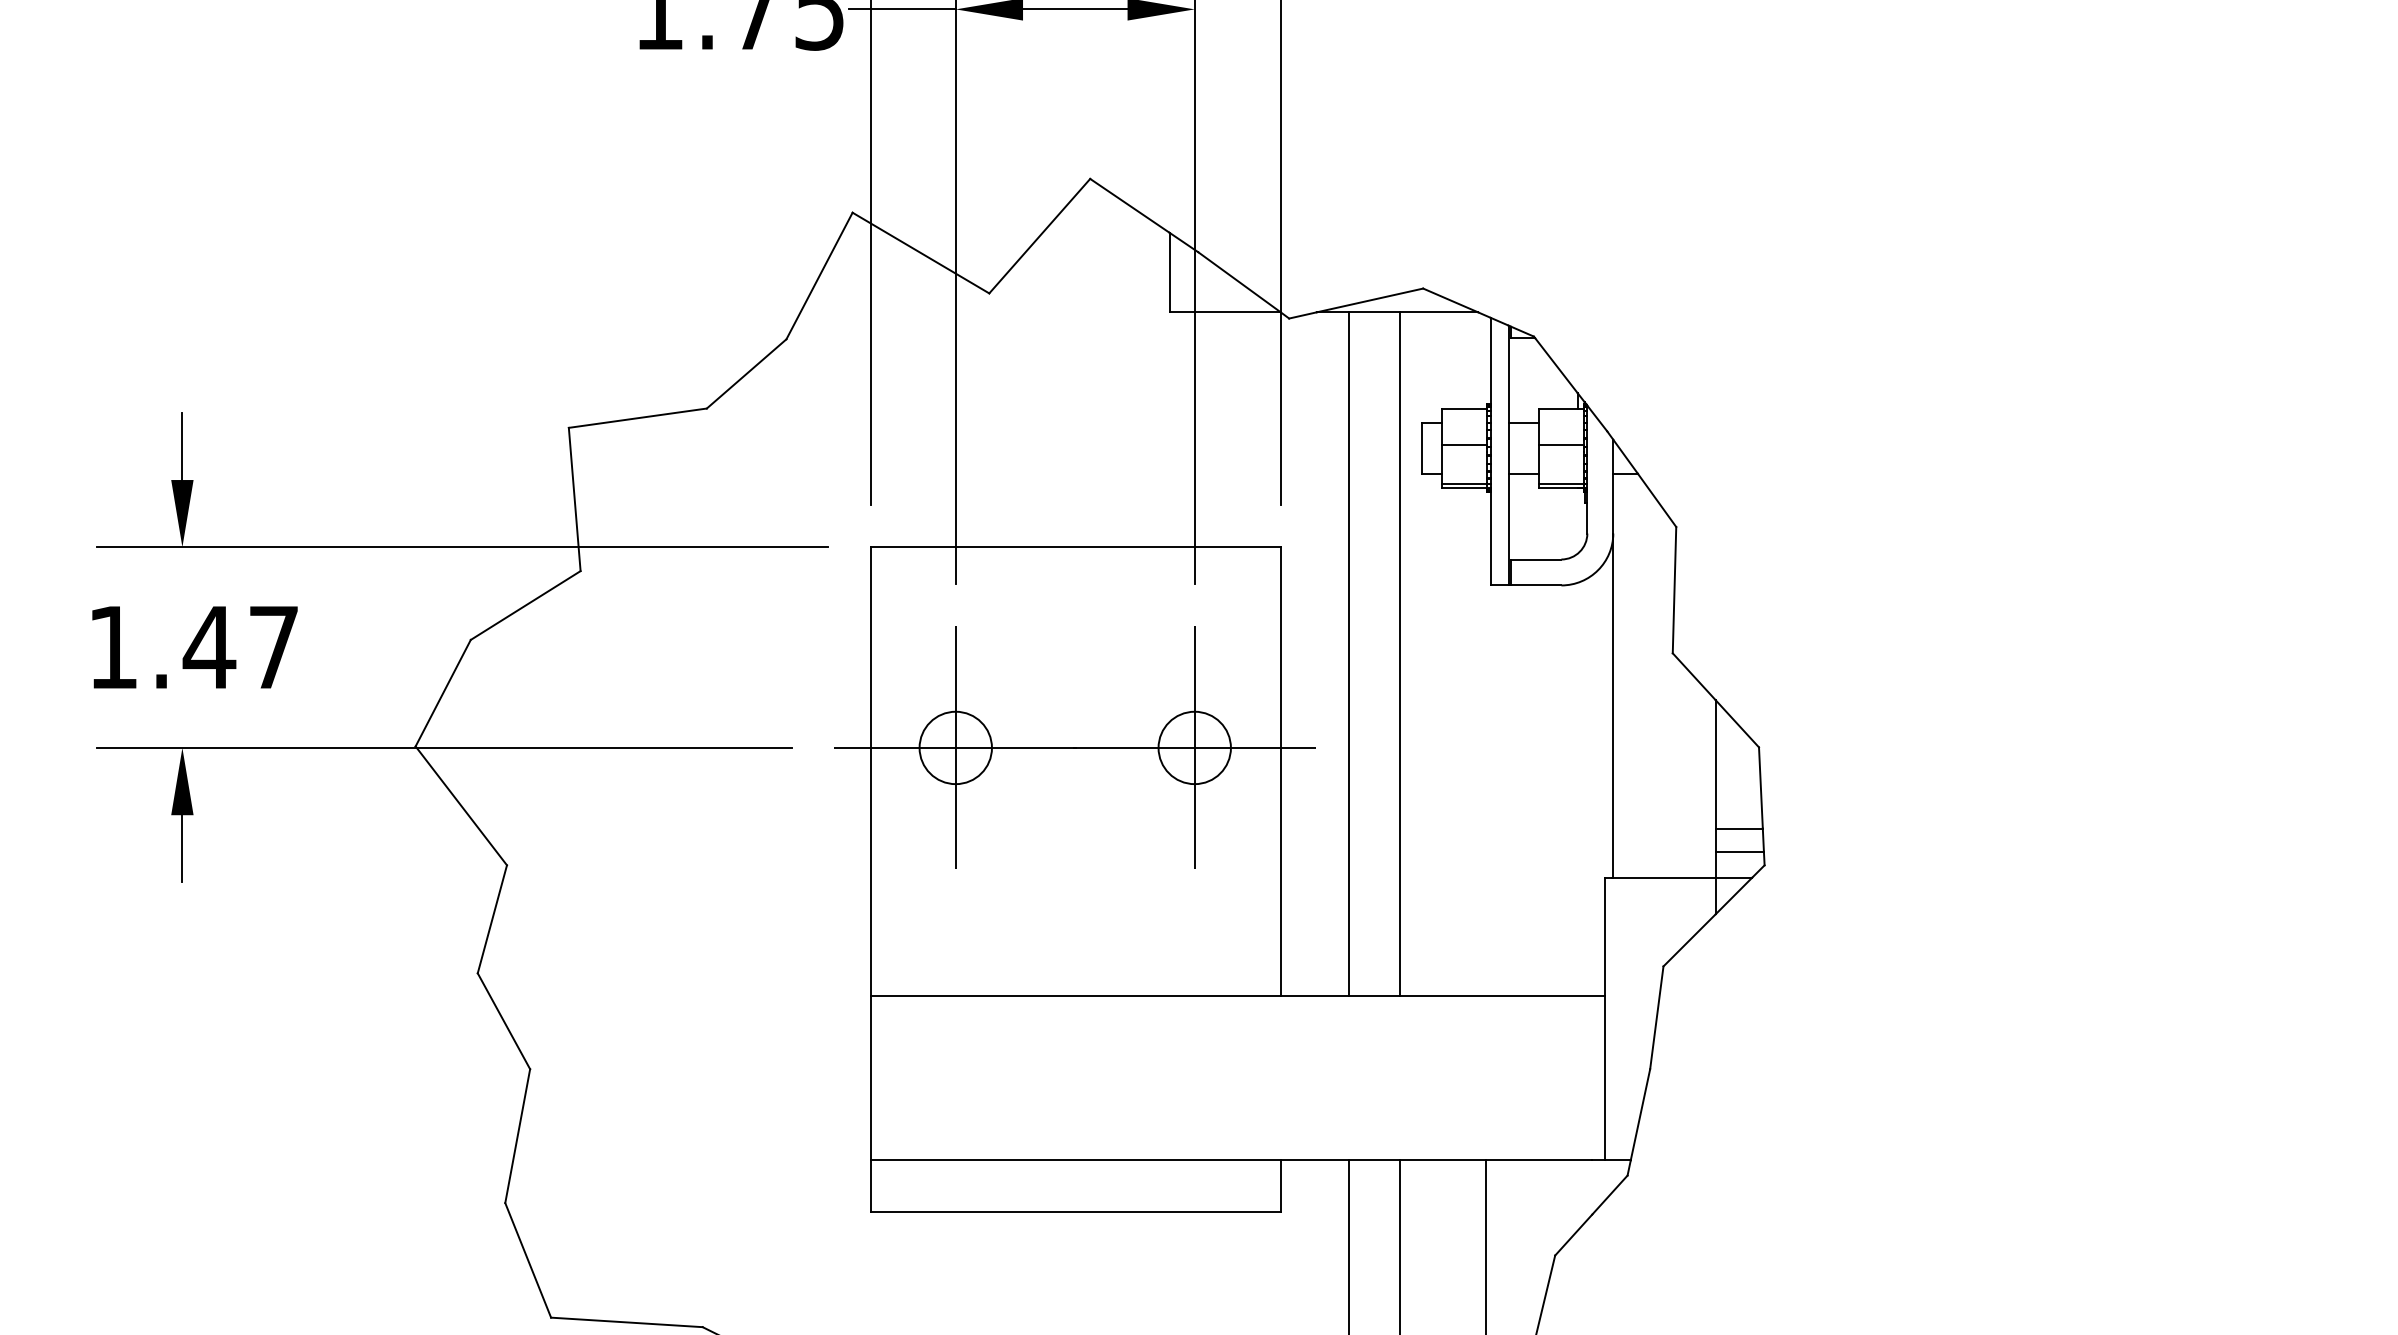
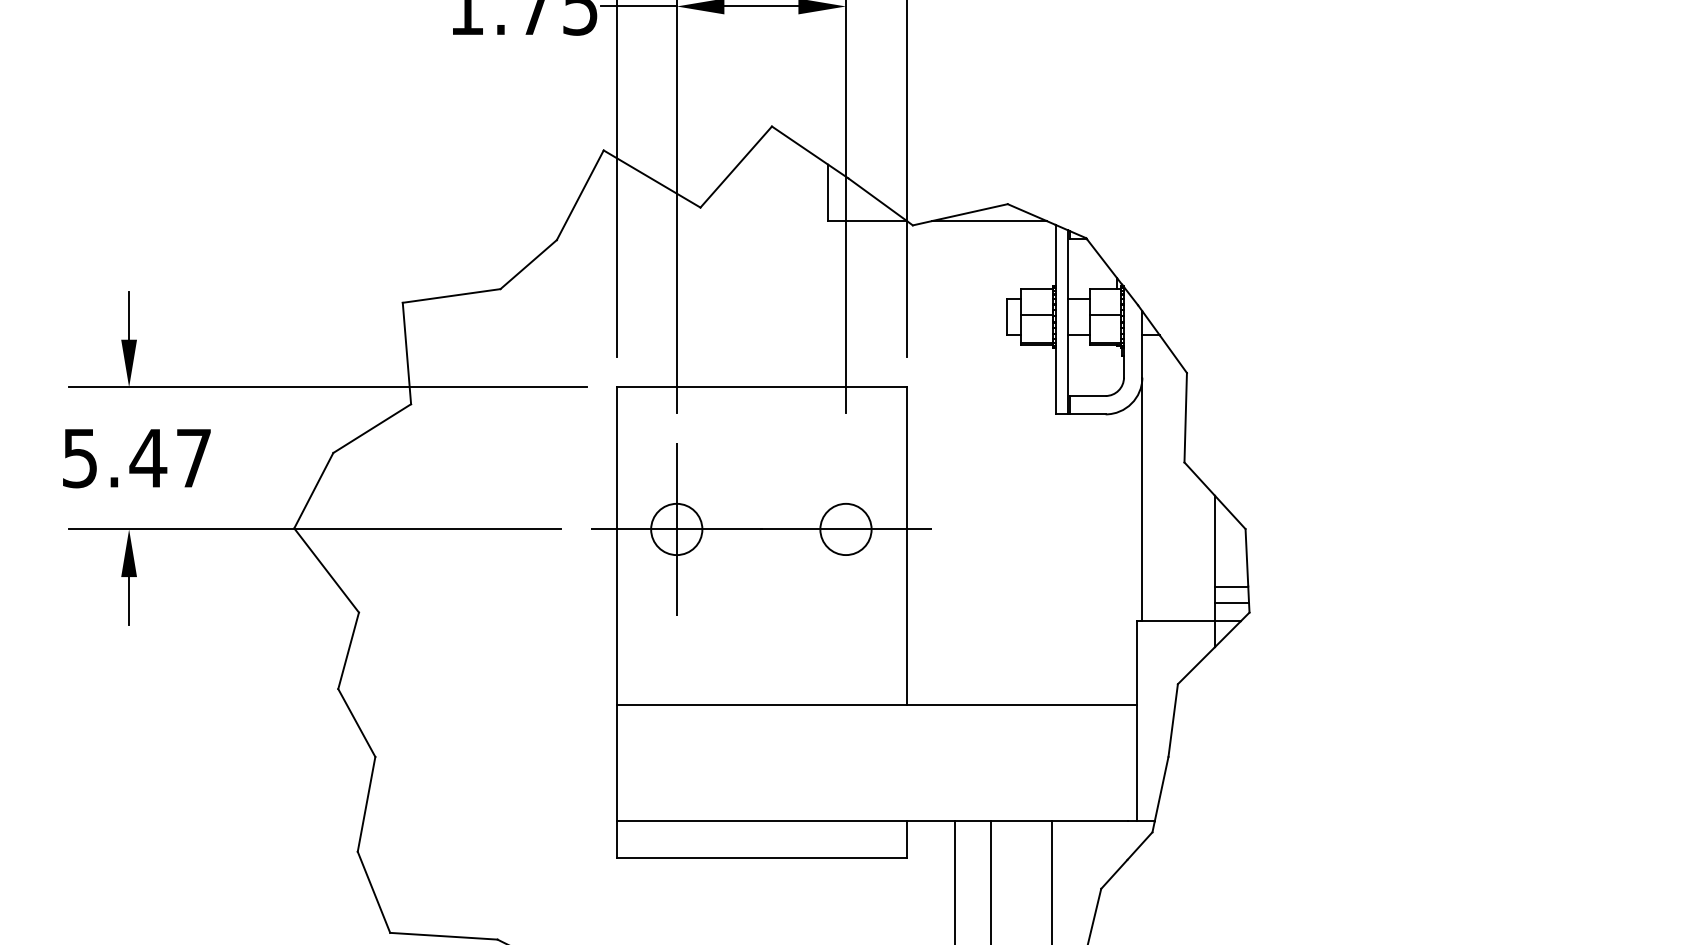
text: (112, 647) -> (79, 458), 1.47 -> 5.47
line: (1349, 654) -> (955, 463), removed
line: (1400, 654) -> (991, 463), removed
line: (1194, 747) -> (845, 529), removed

